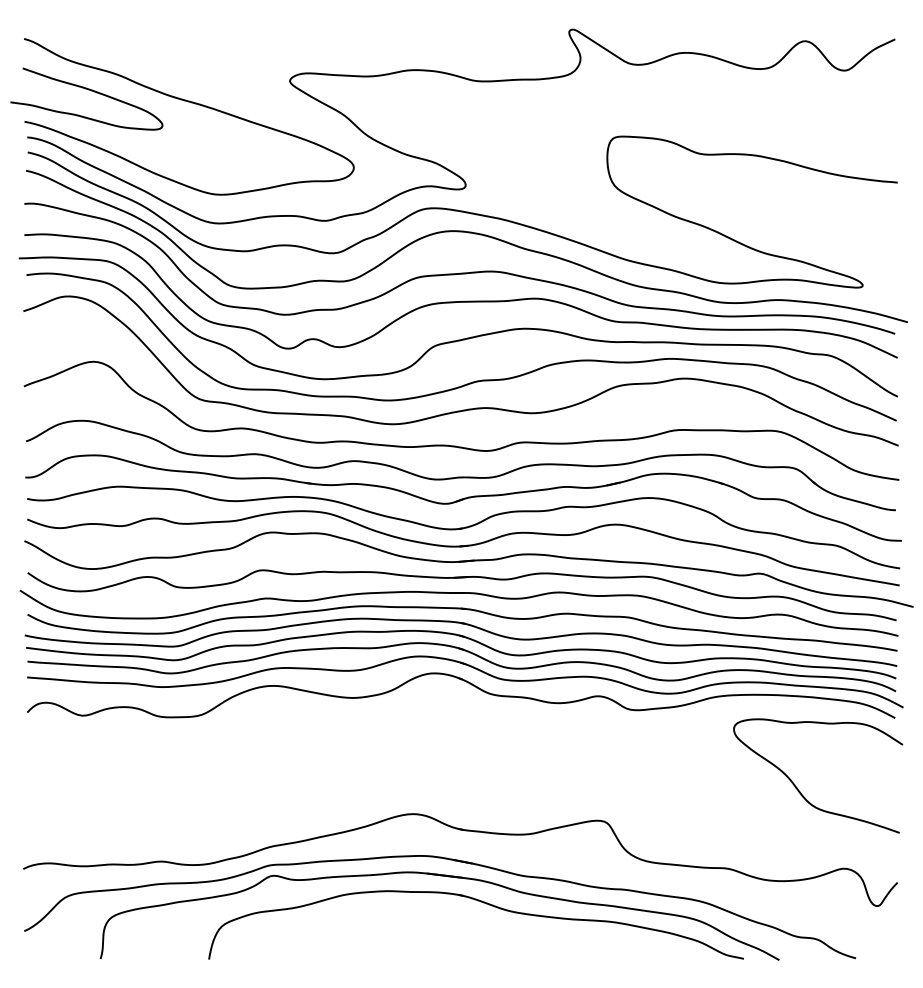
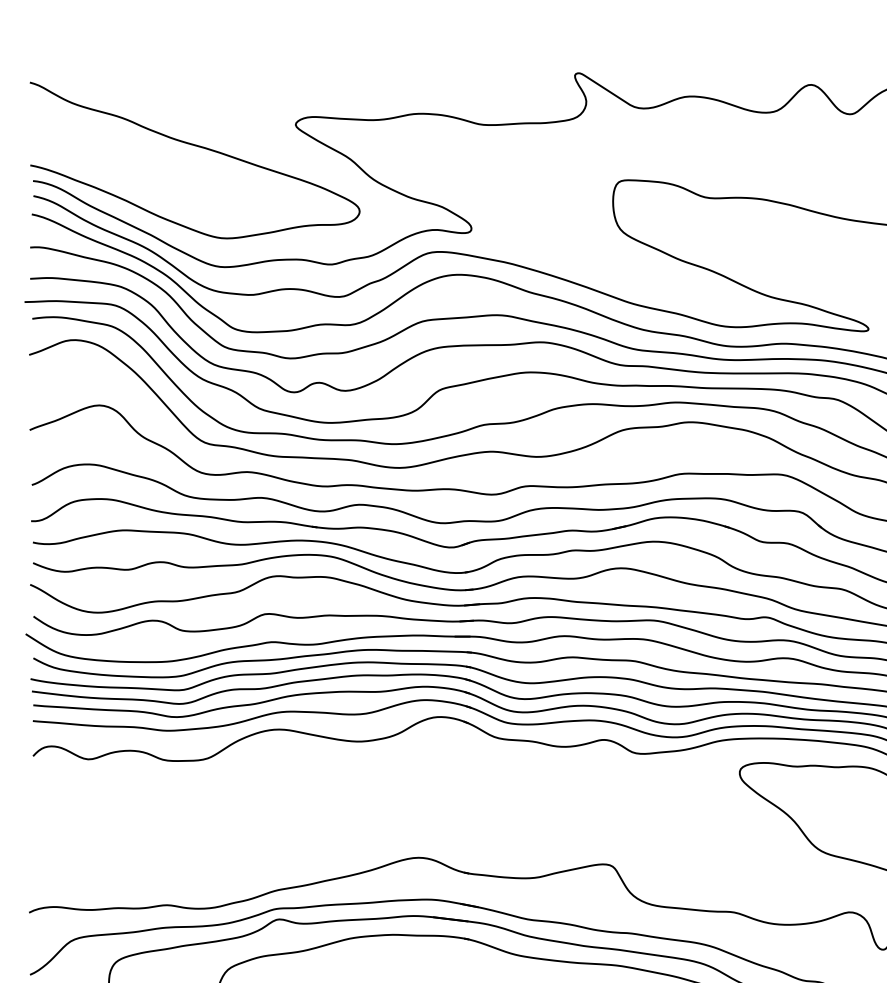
curve: (88, 90) -> (94, 134), removed

